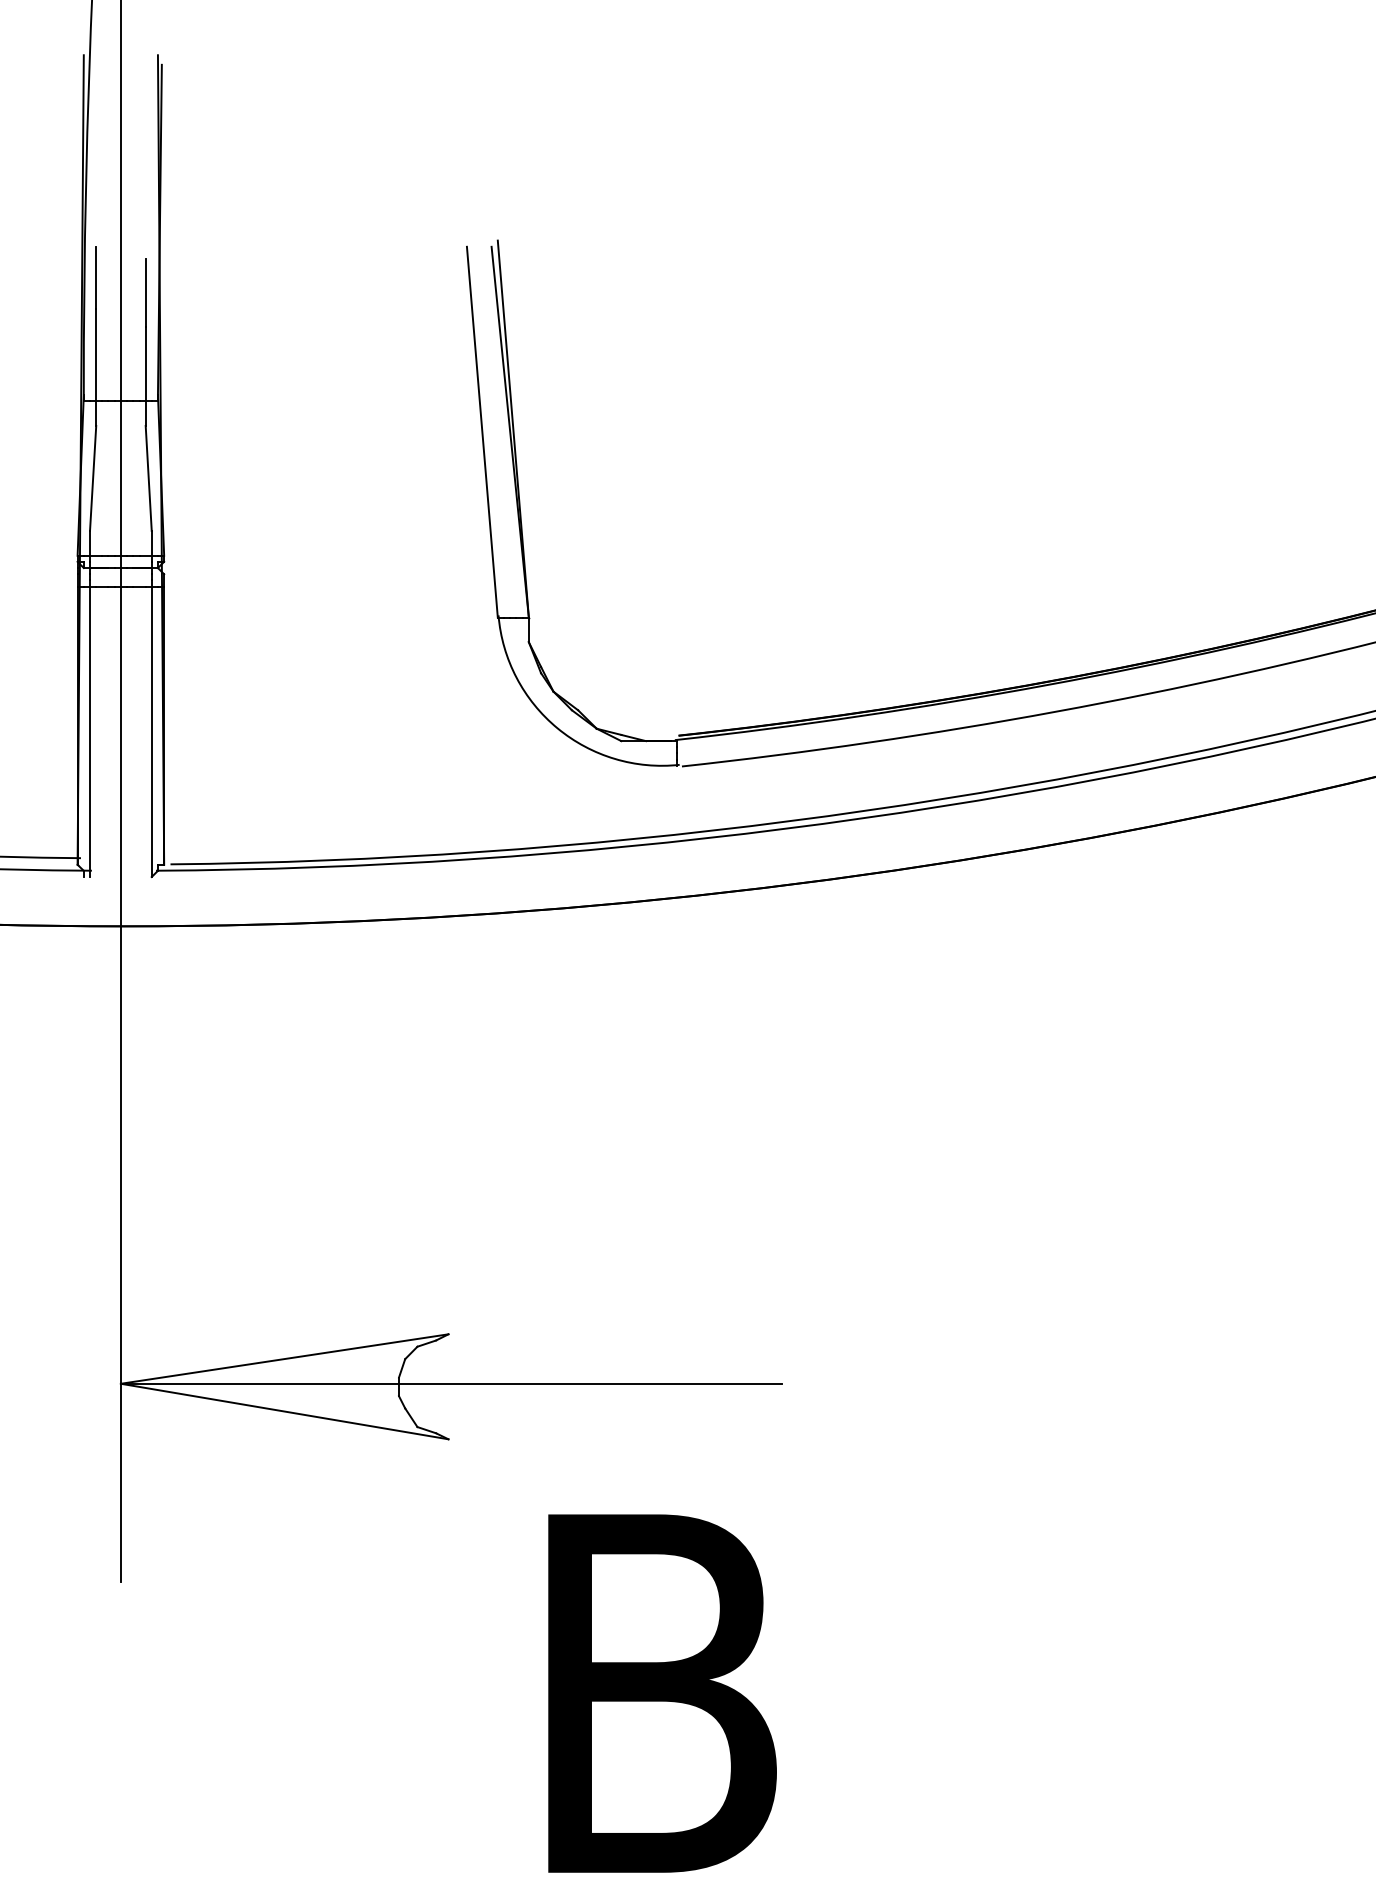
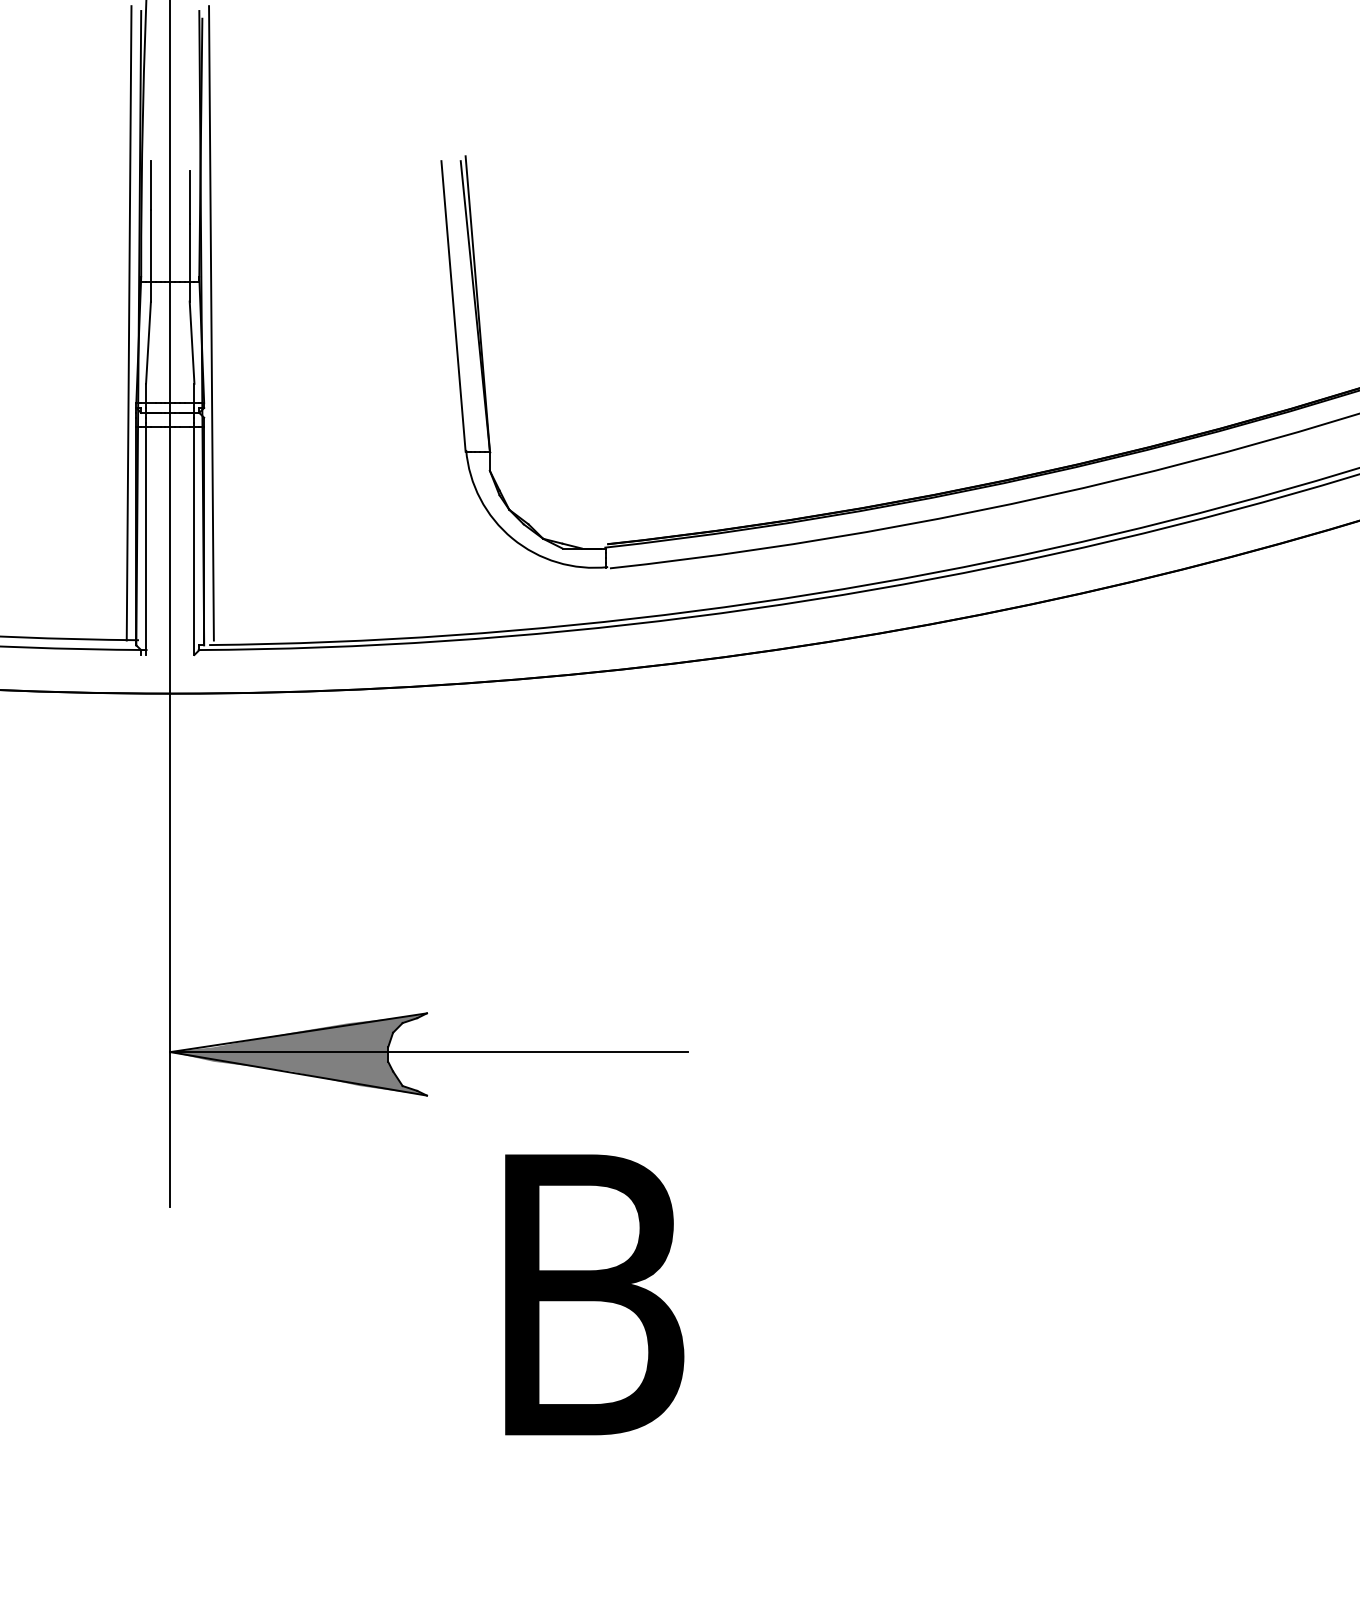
line: (67, 454) -> (128, 323), added
line: (173, 454) -> (211, 323), added
fill: (284, 1386) -> (298, 1054), added

